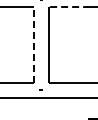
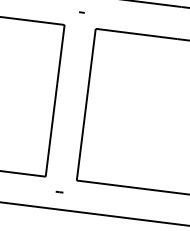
line: (69, 7) -> (136, 34), dashed -> solid
line: (33, 44) -> (55, 99), dashed -> solid

